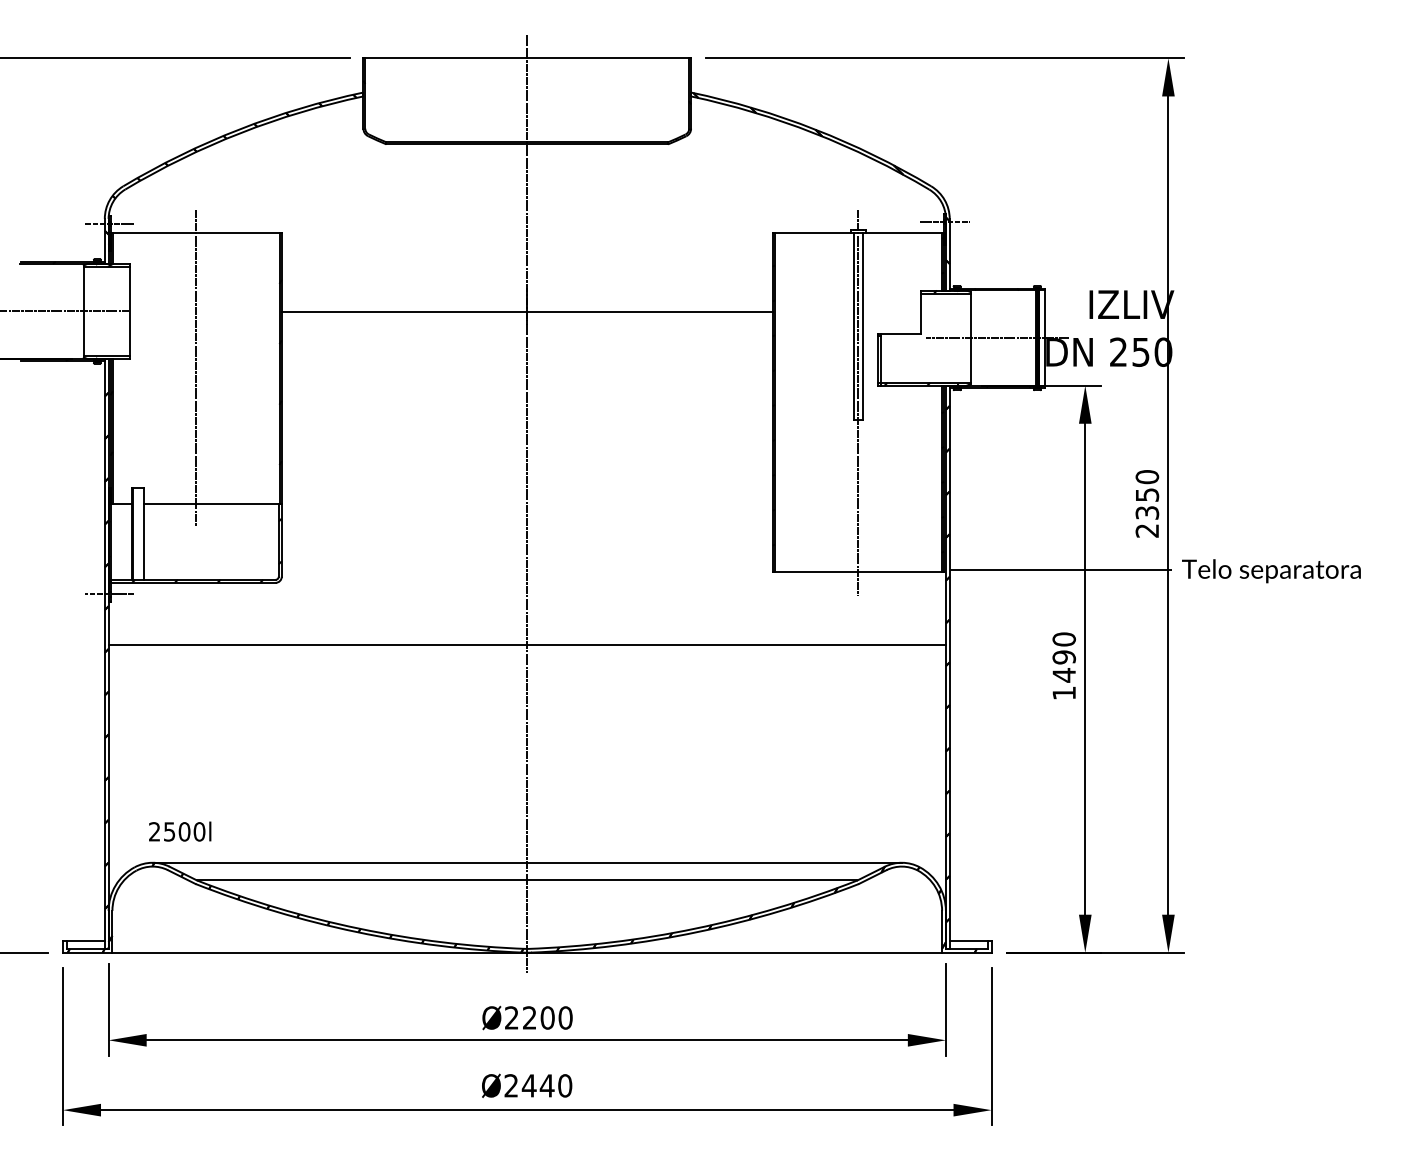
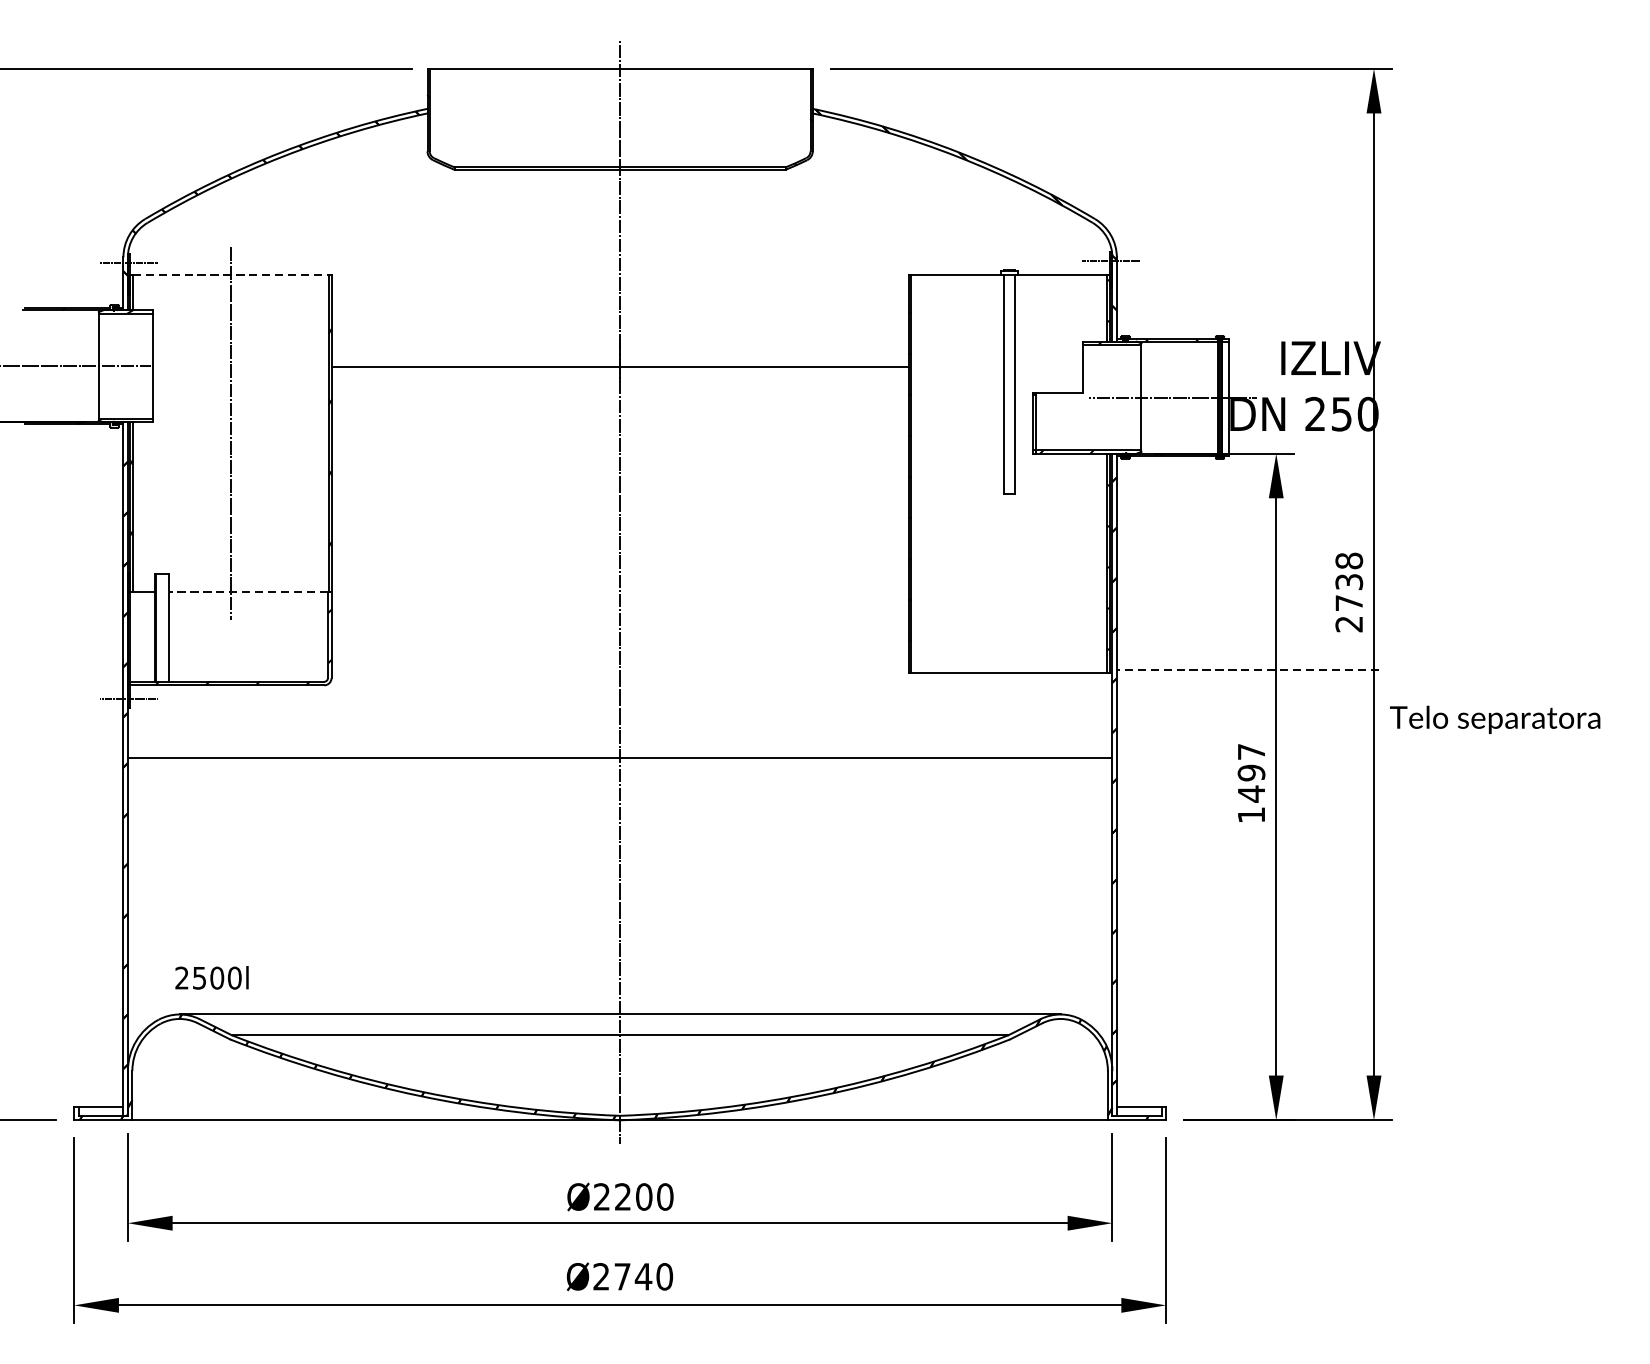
line: (196, 233) -> (231, 274), solid -> dashed
line: (858, 402) -> (1009, 473), removed
text: (1147, 494) -> (1349, 581), 2350 -> 2738
line: (211, 503) -> (248, 592), solid -> dashed
line: (1060, 569) -> (1247, 669), solid -> dashed
text: (1271, 571) -> (1495, 720), moved
text: (1064, 639) -> (1251, 751), 1490 -> 1497
text: (528, 1085) -> (621, 1276), Ø2440 -> Ø2740

